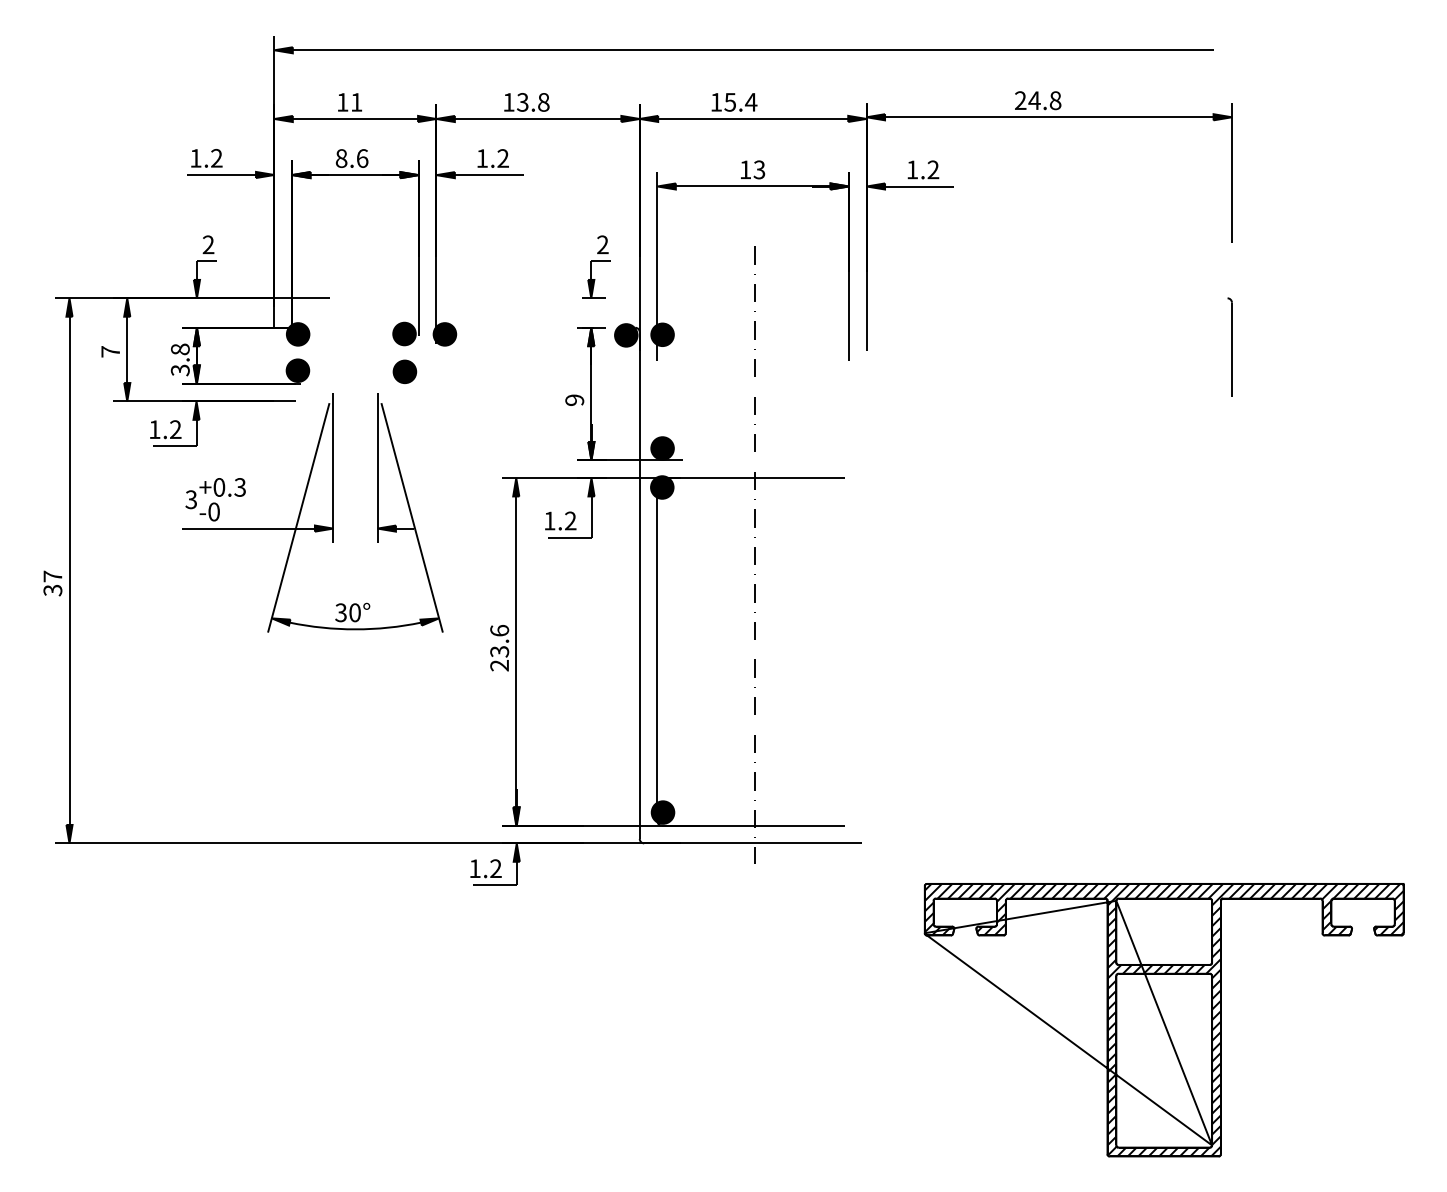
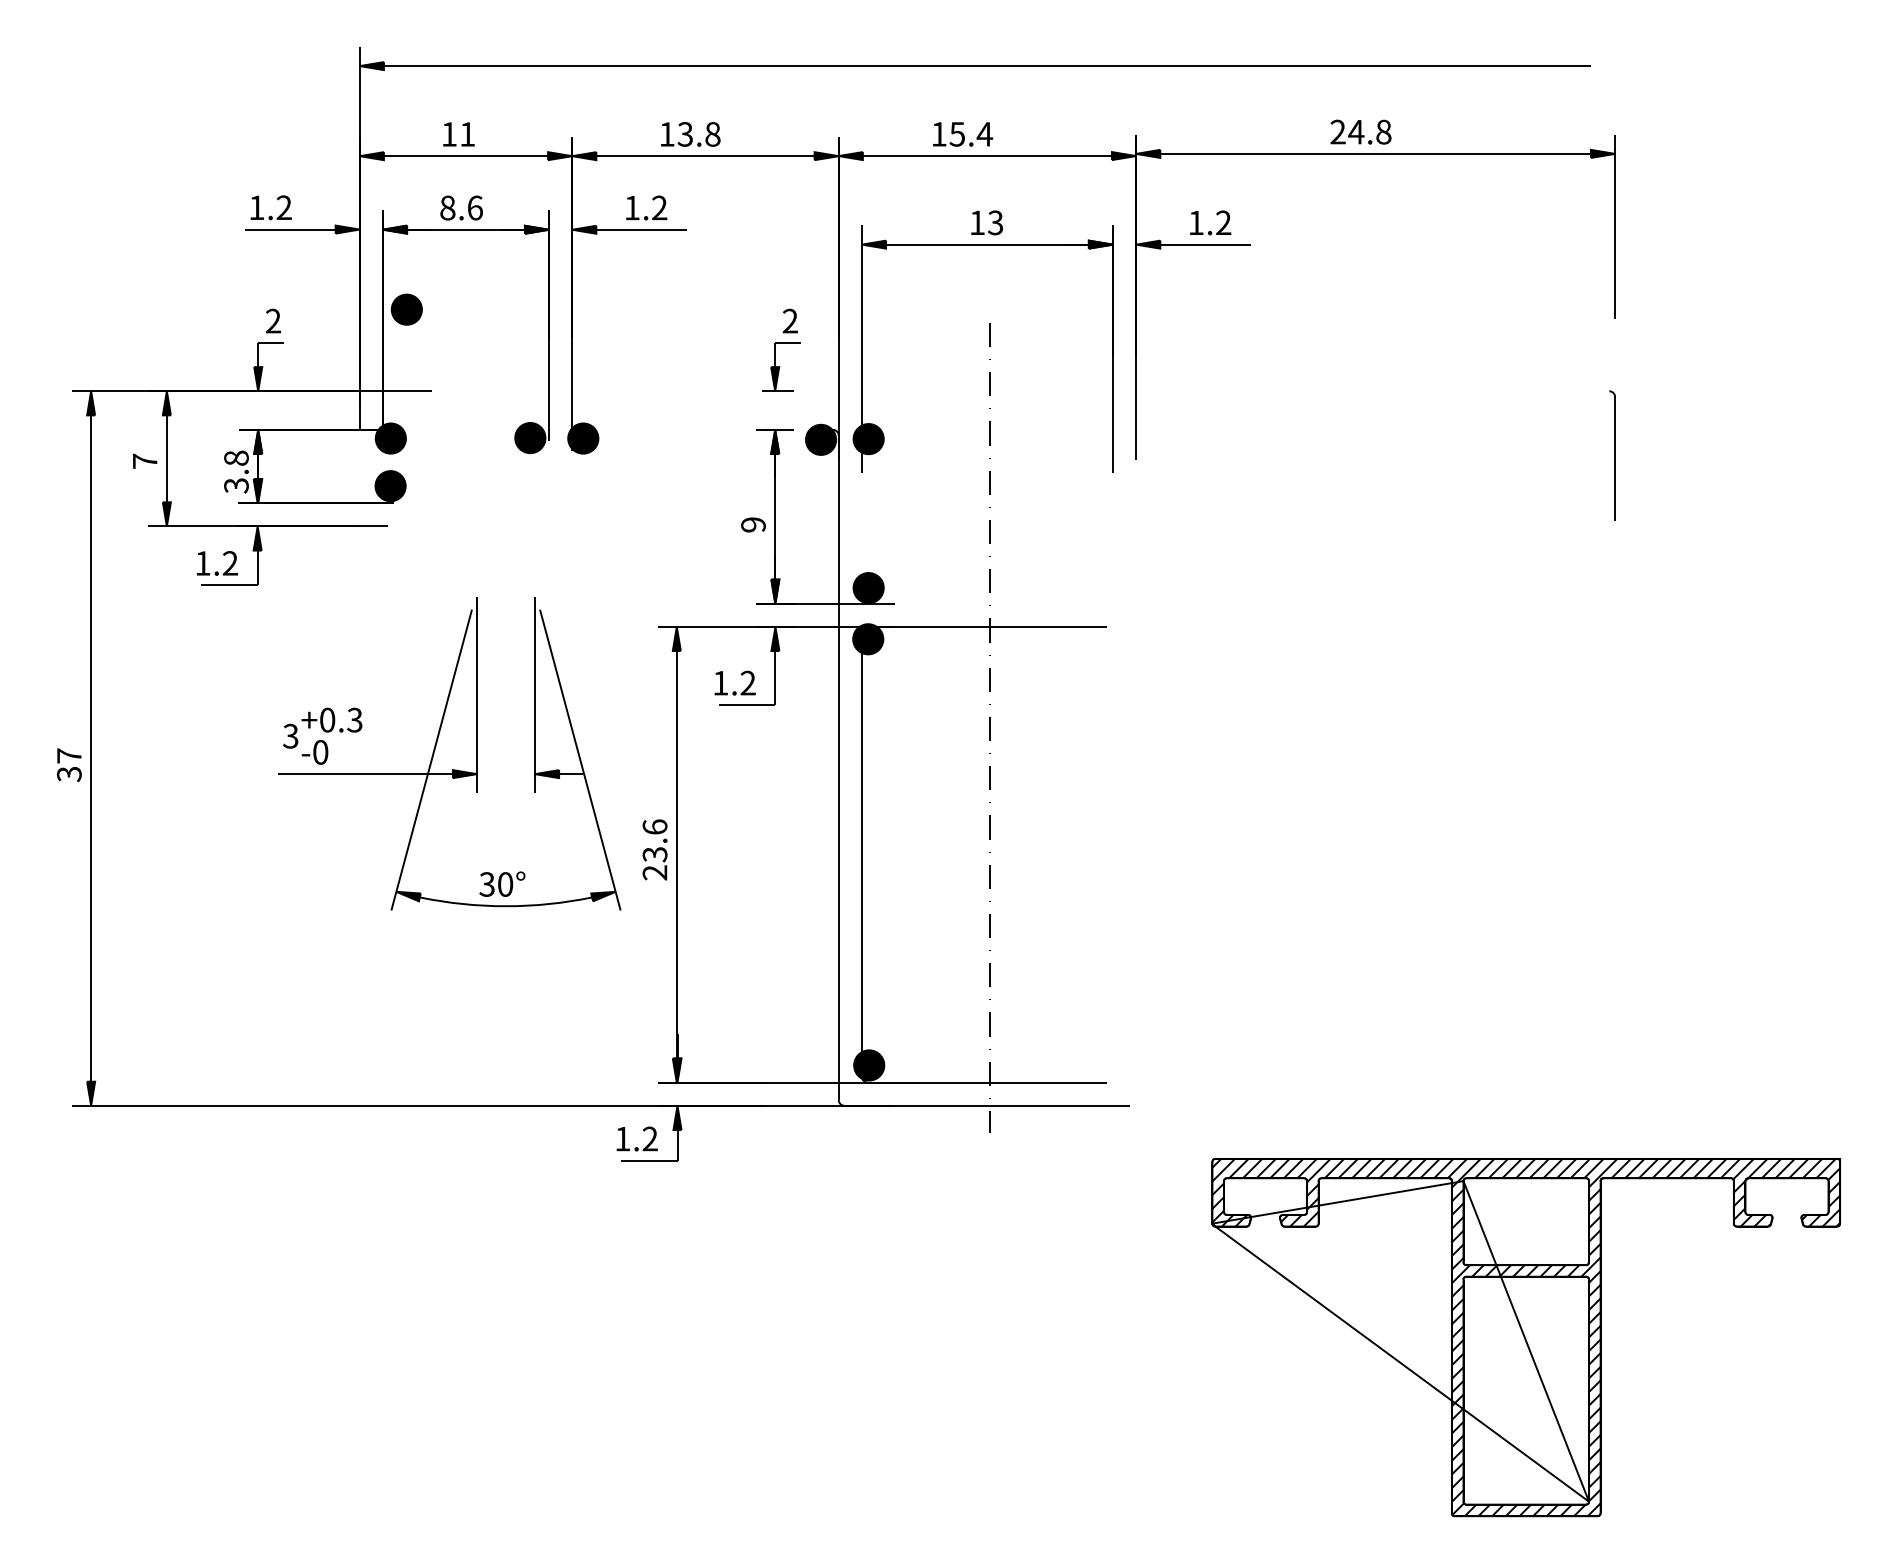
text: (404, 371) -> (406, 309), moved
part: (301, 510) -> (435, 750), moved

